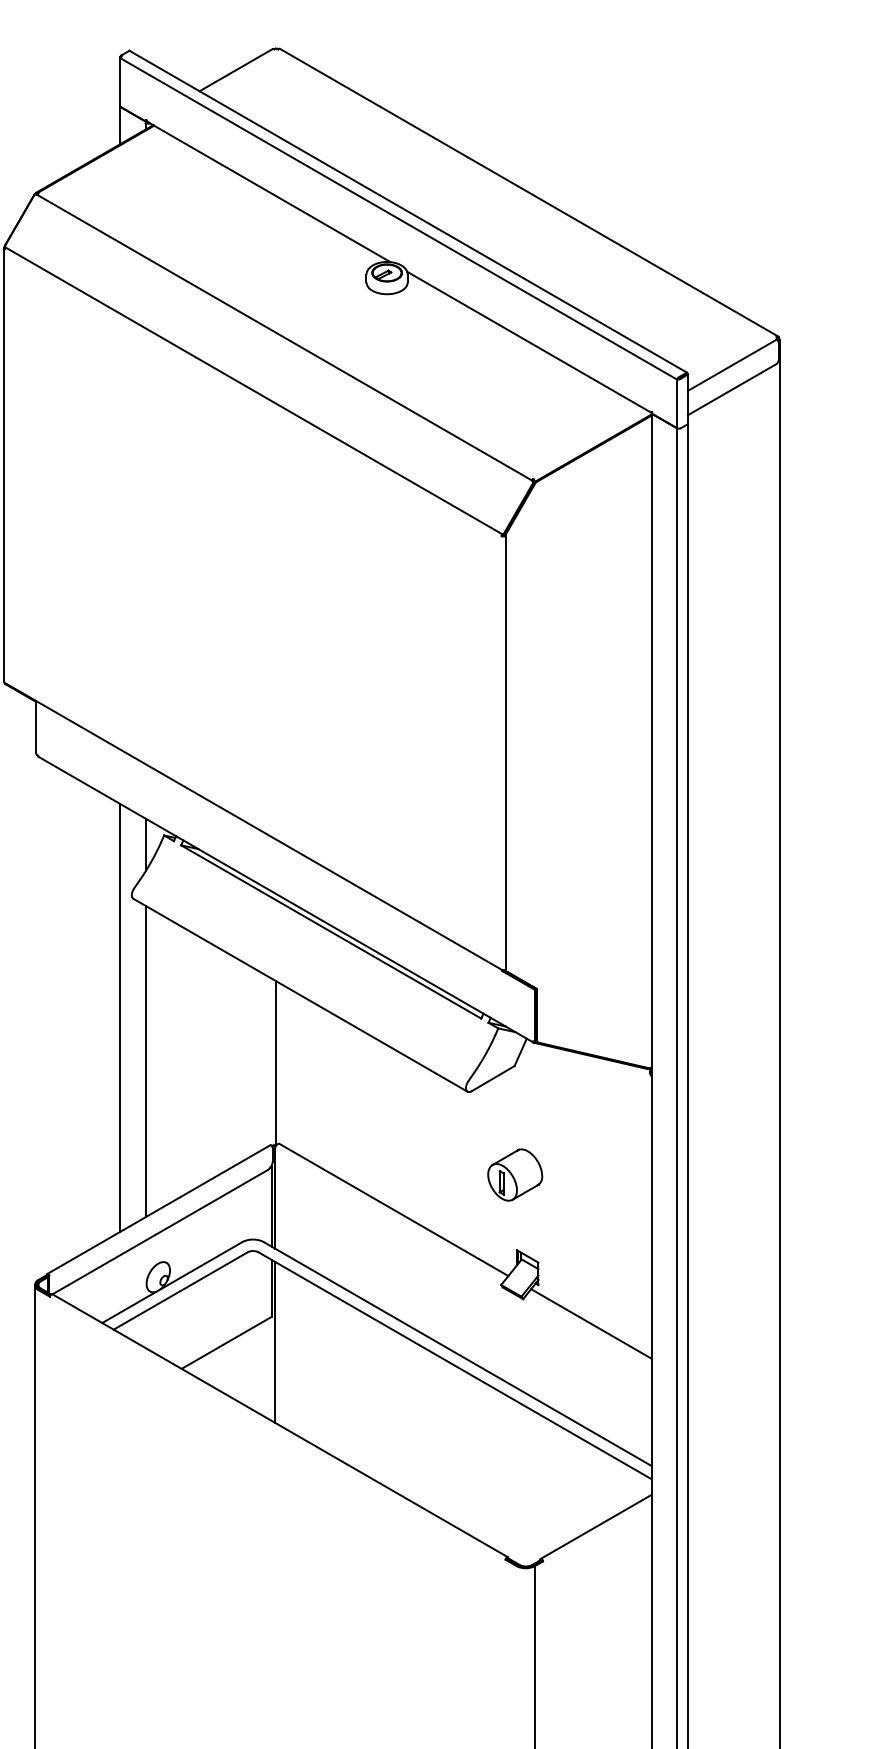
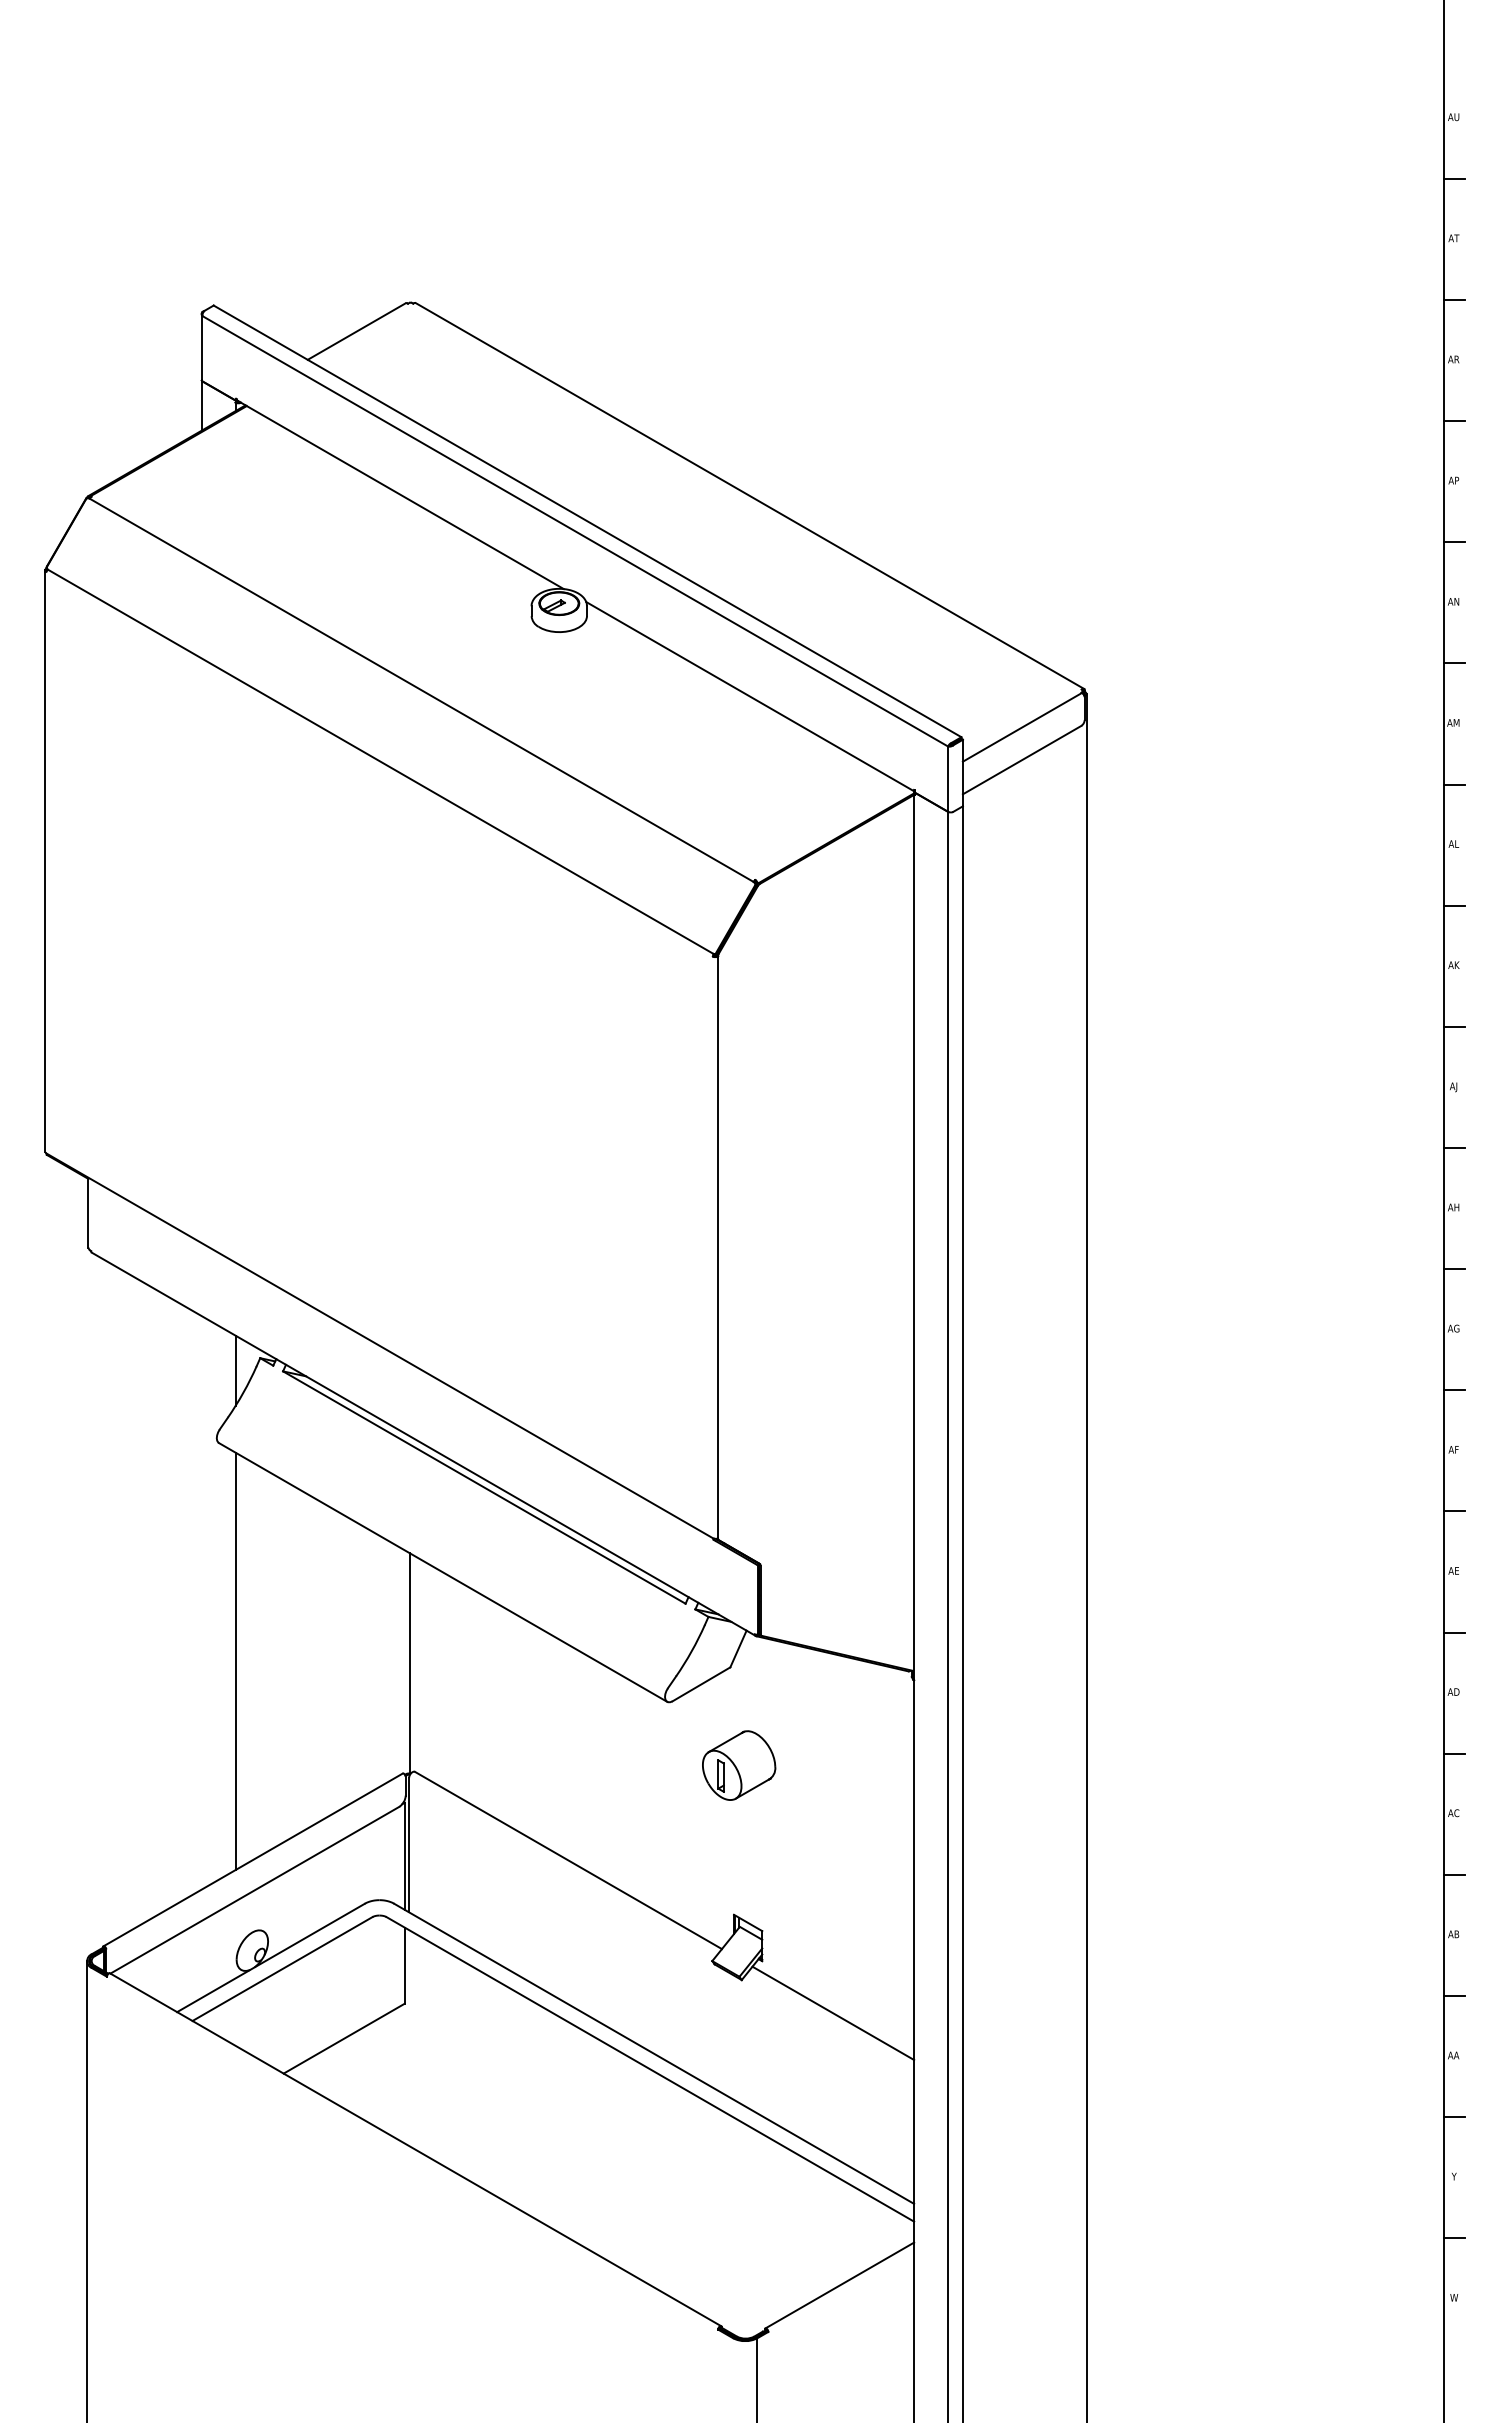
line: (120, 1017) -> (201, 1602), removed
part: (515, 1174) -> (739, 1765), moved
line: (275, 1341) -> (409, 2037), removed

